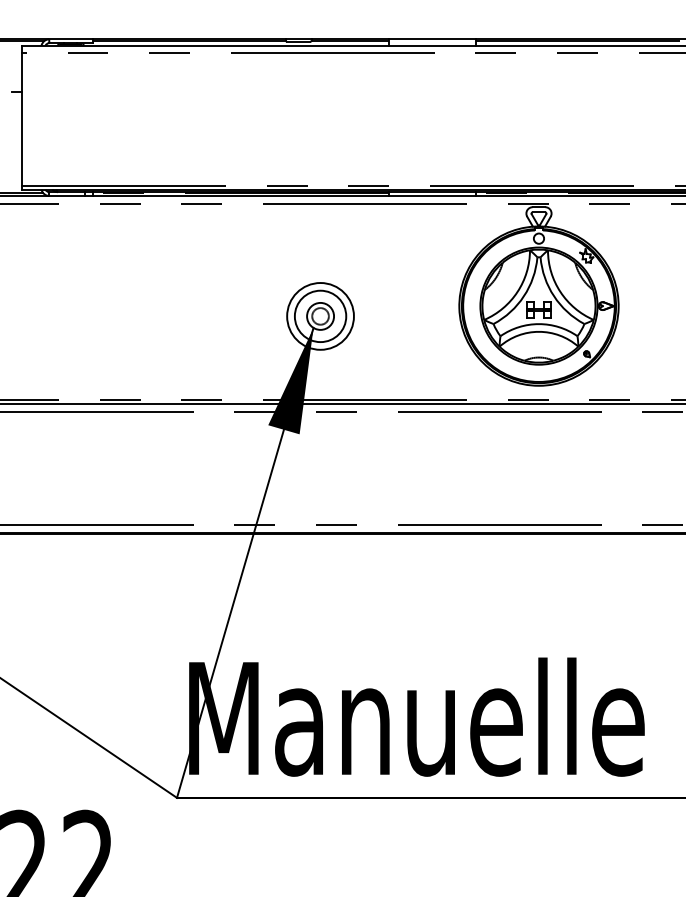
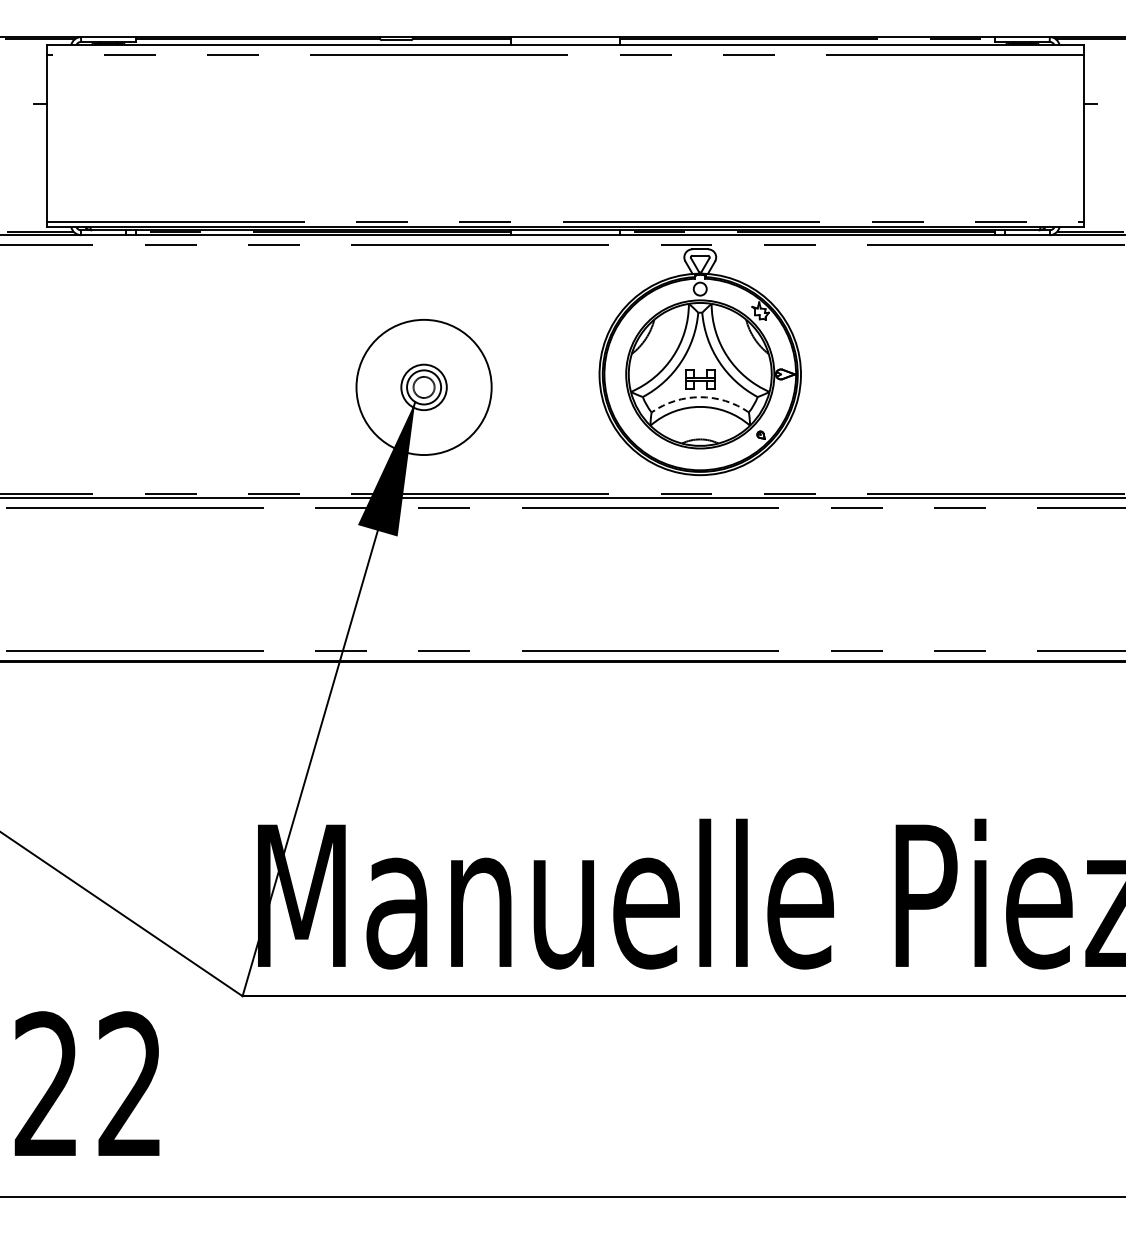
circle: (320, 315) -> (423, 386), size x0.7
circle: (320, 316) -> (423, 387), size x1.6
arc: (539, 324) -> (700, 397), solid -> dashed

